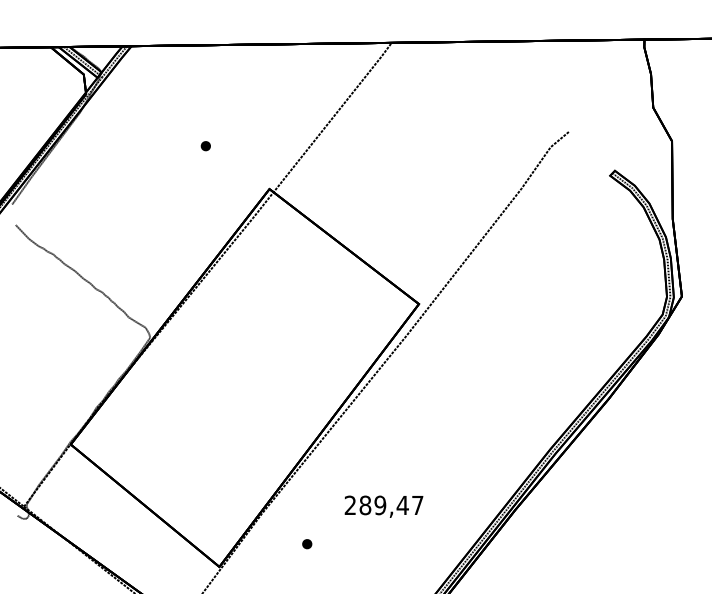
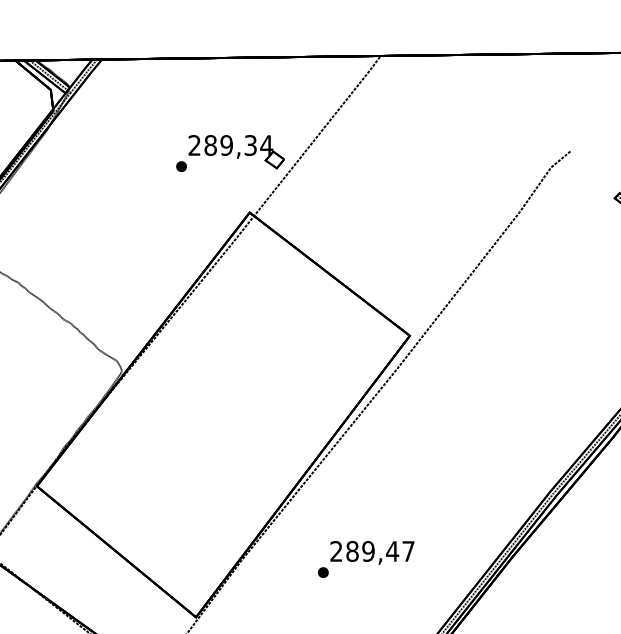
part: (257, 132) -> (236, 151), added
part: (307, 544) -> (323, 572), moved

